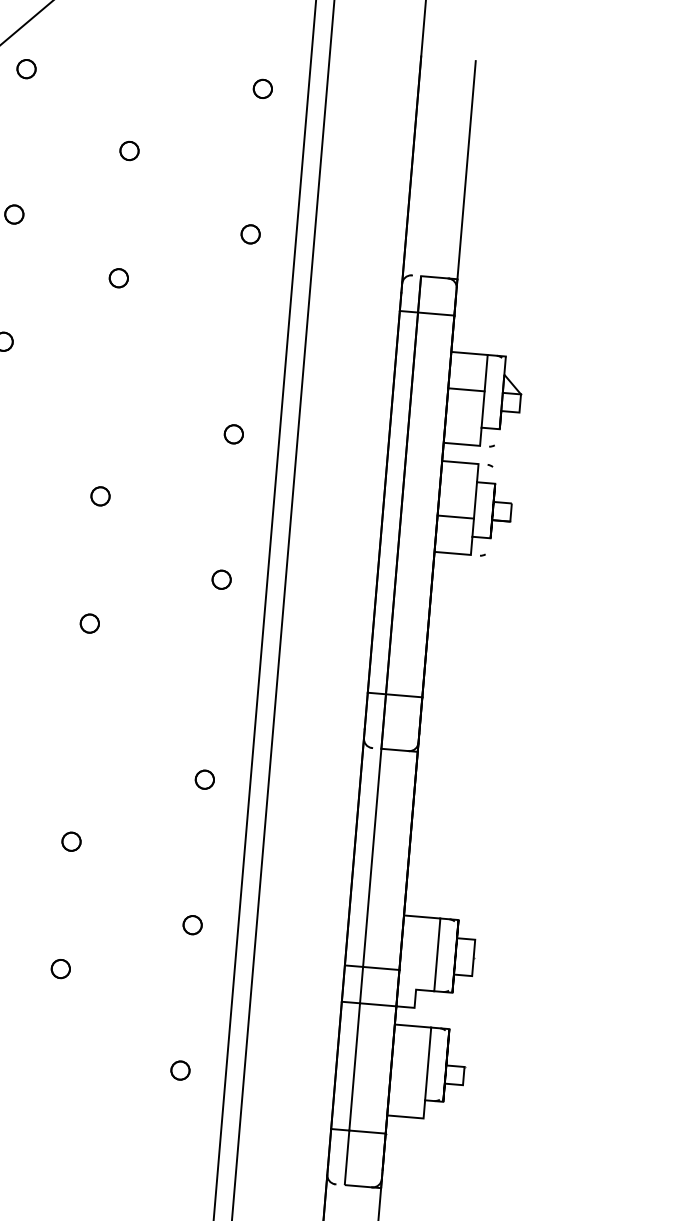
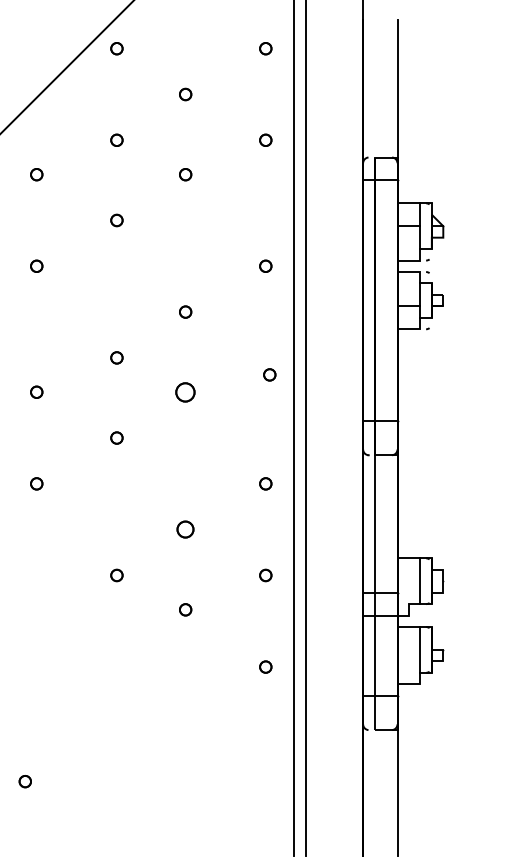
part: (221, 579) -> (269, 374), moved
part: (89, 622) -> (185, 391), size x1.6
part: (71, 841) -> (185, 529), size x1.4

